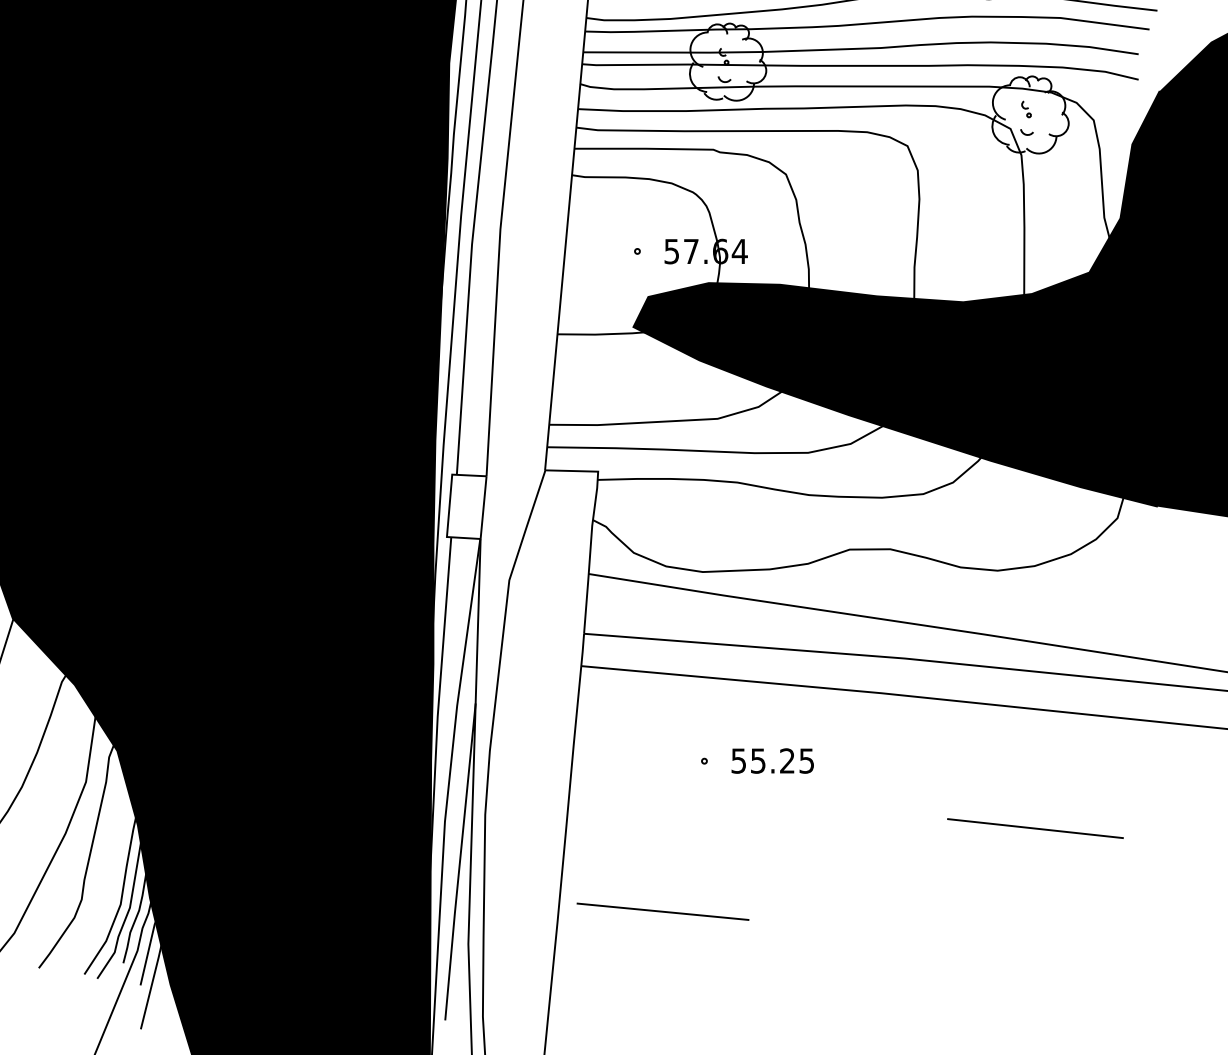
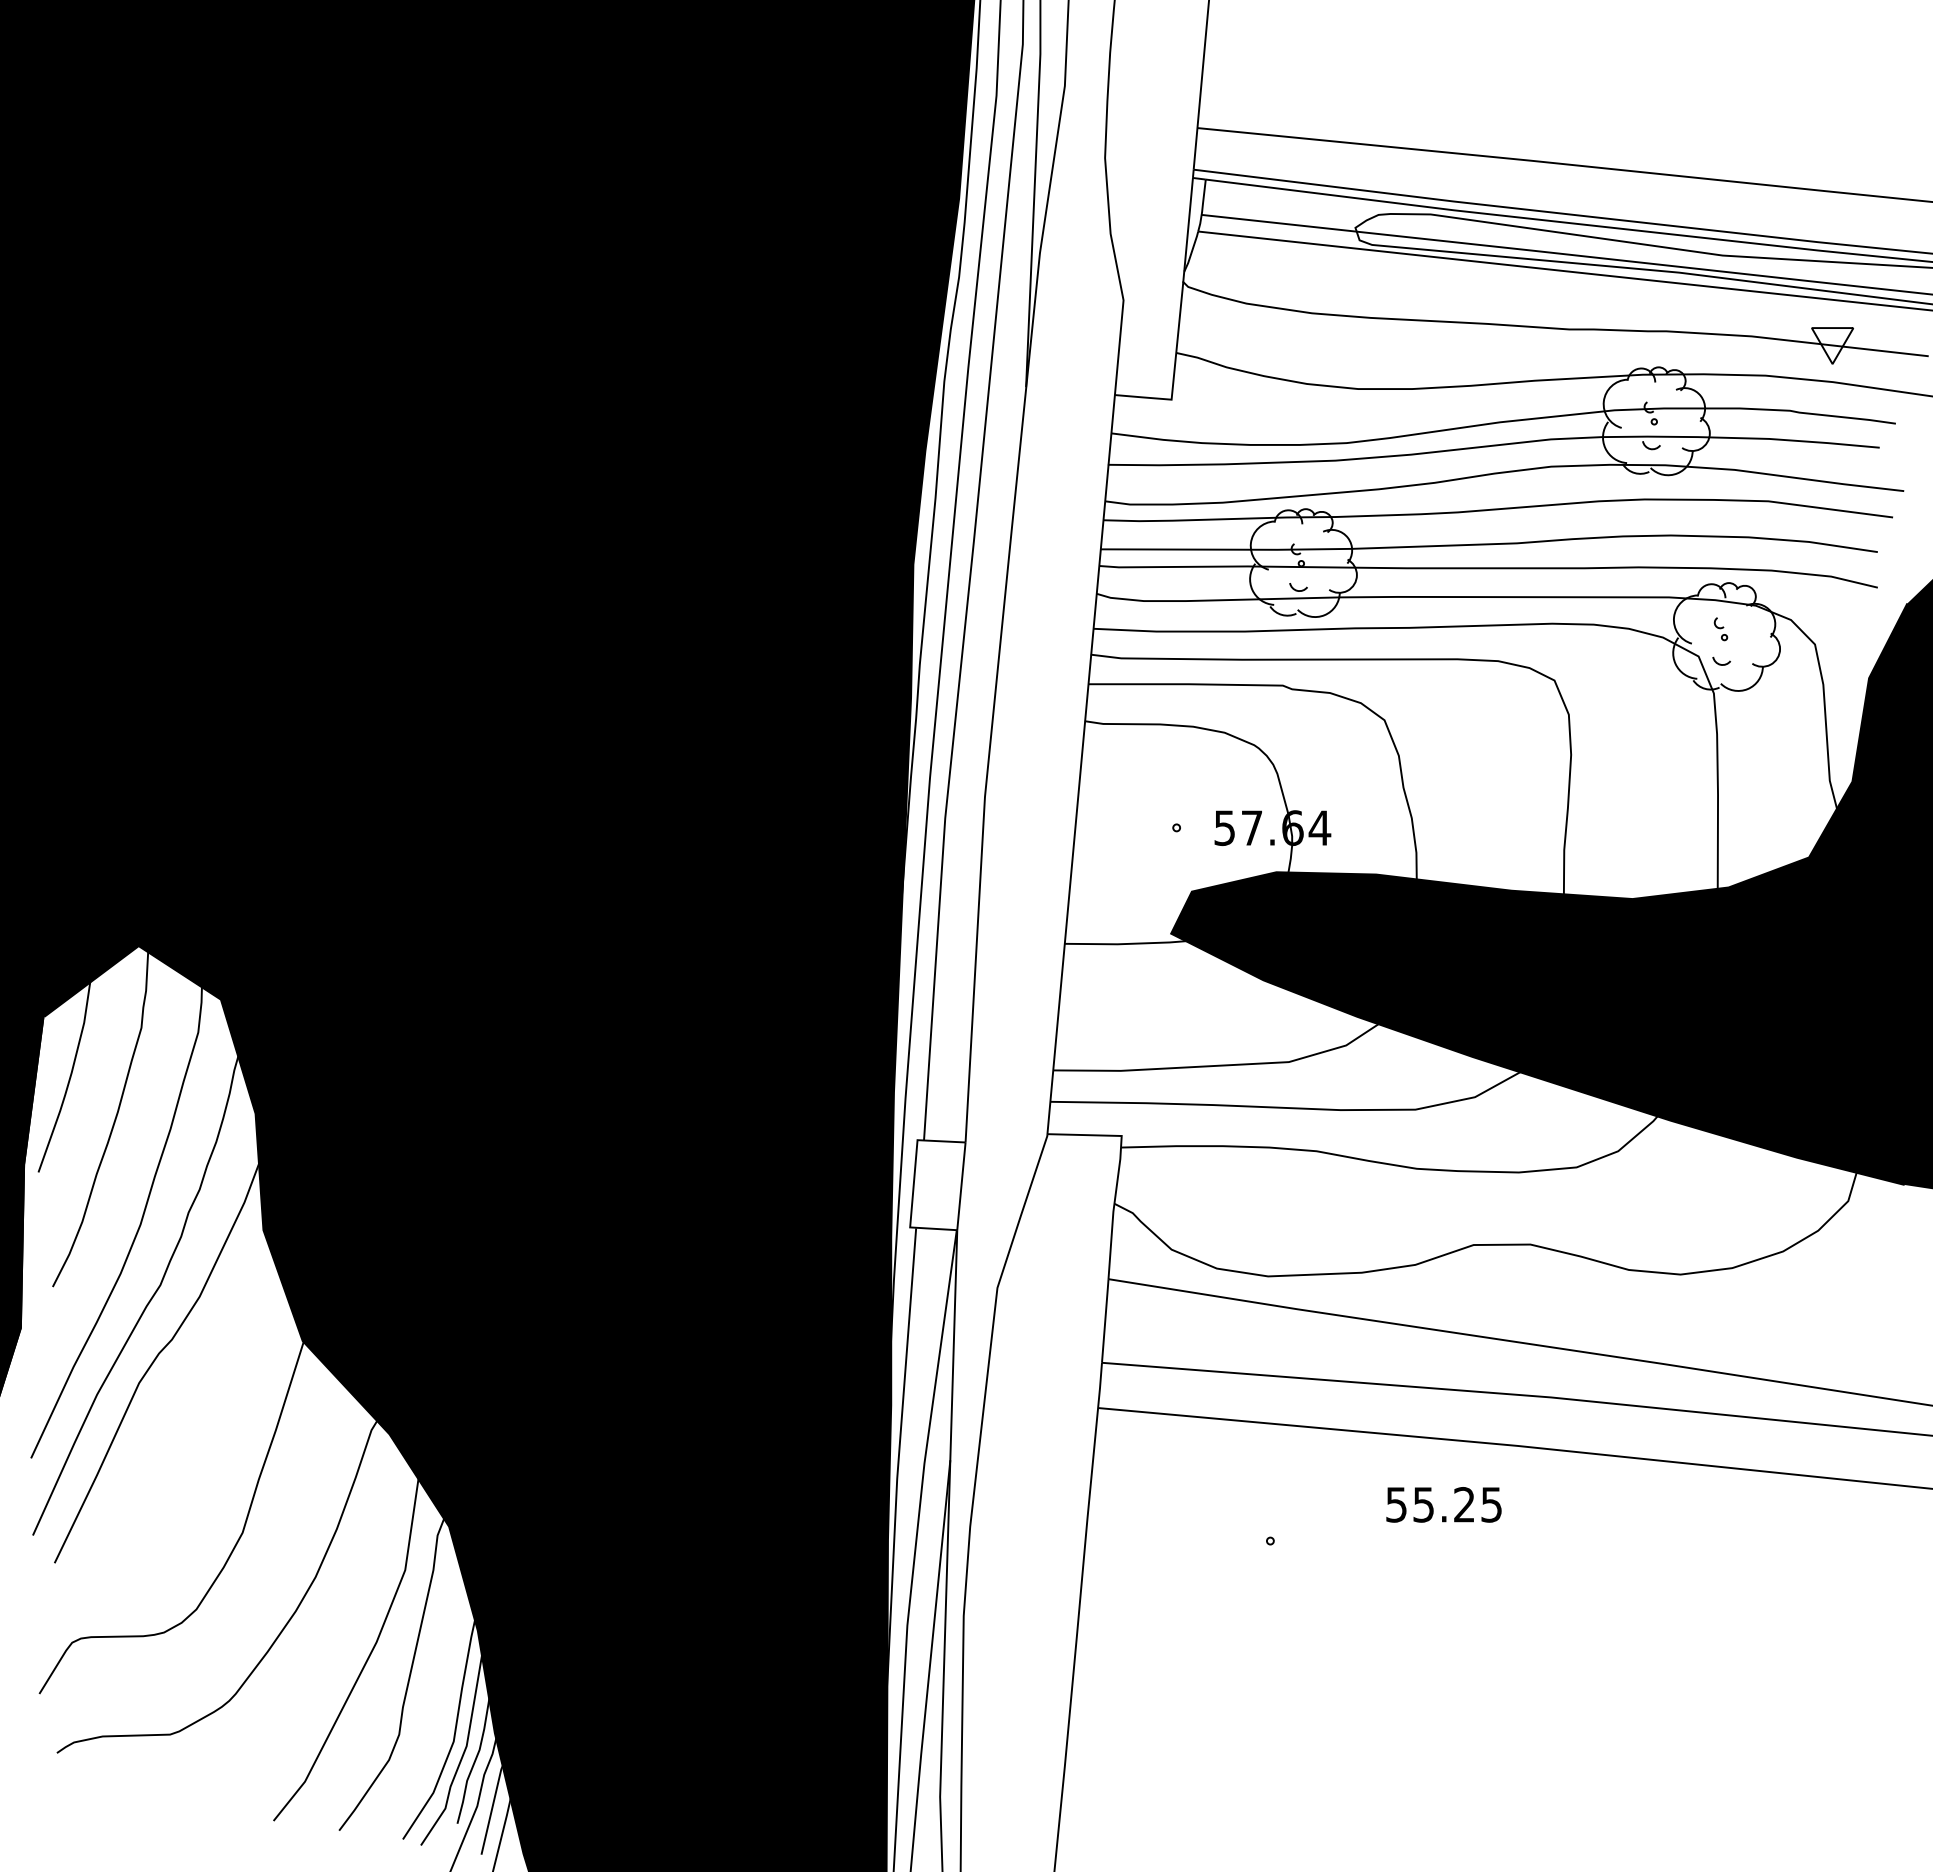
text: (772, 760) -> (1443, 1504), moved
line: (1035, 828) -> (1733, 1635), removed
line: (663, 911) -> (1212, 1751), removed

